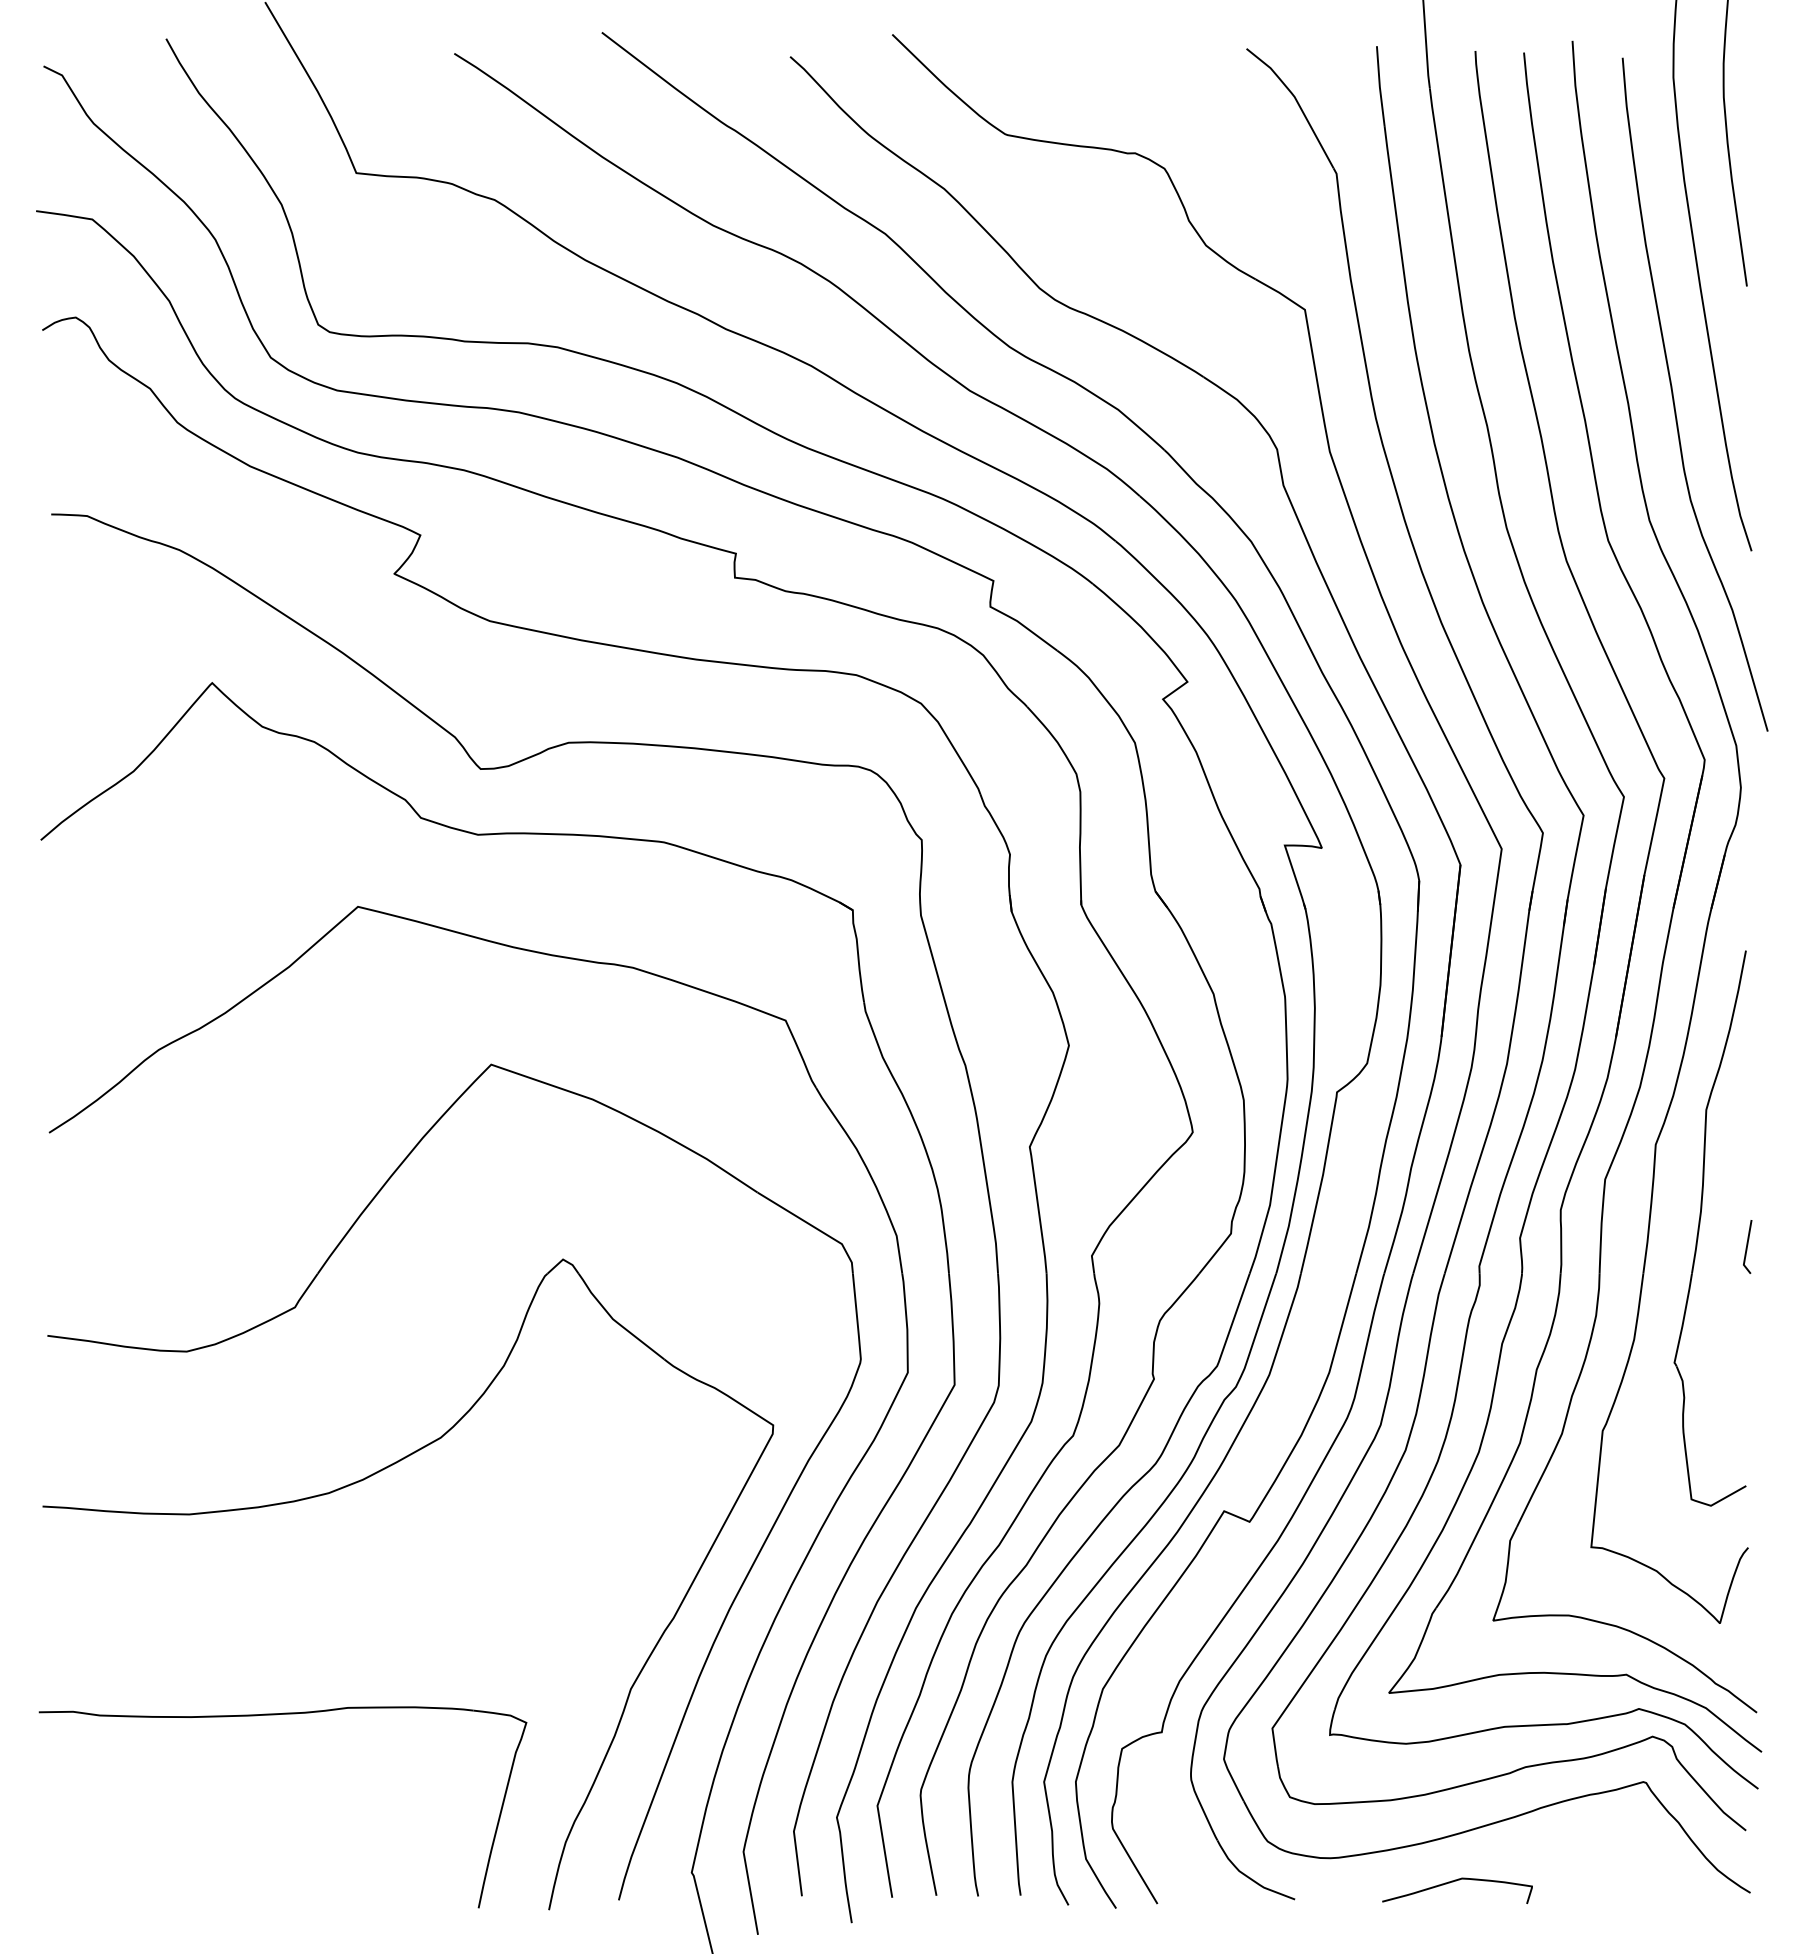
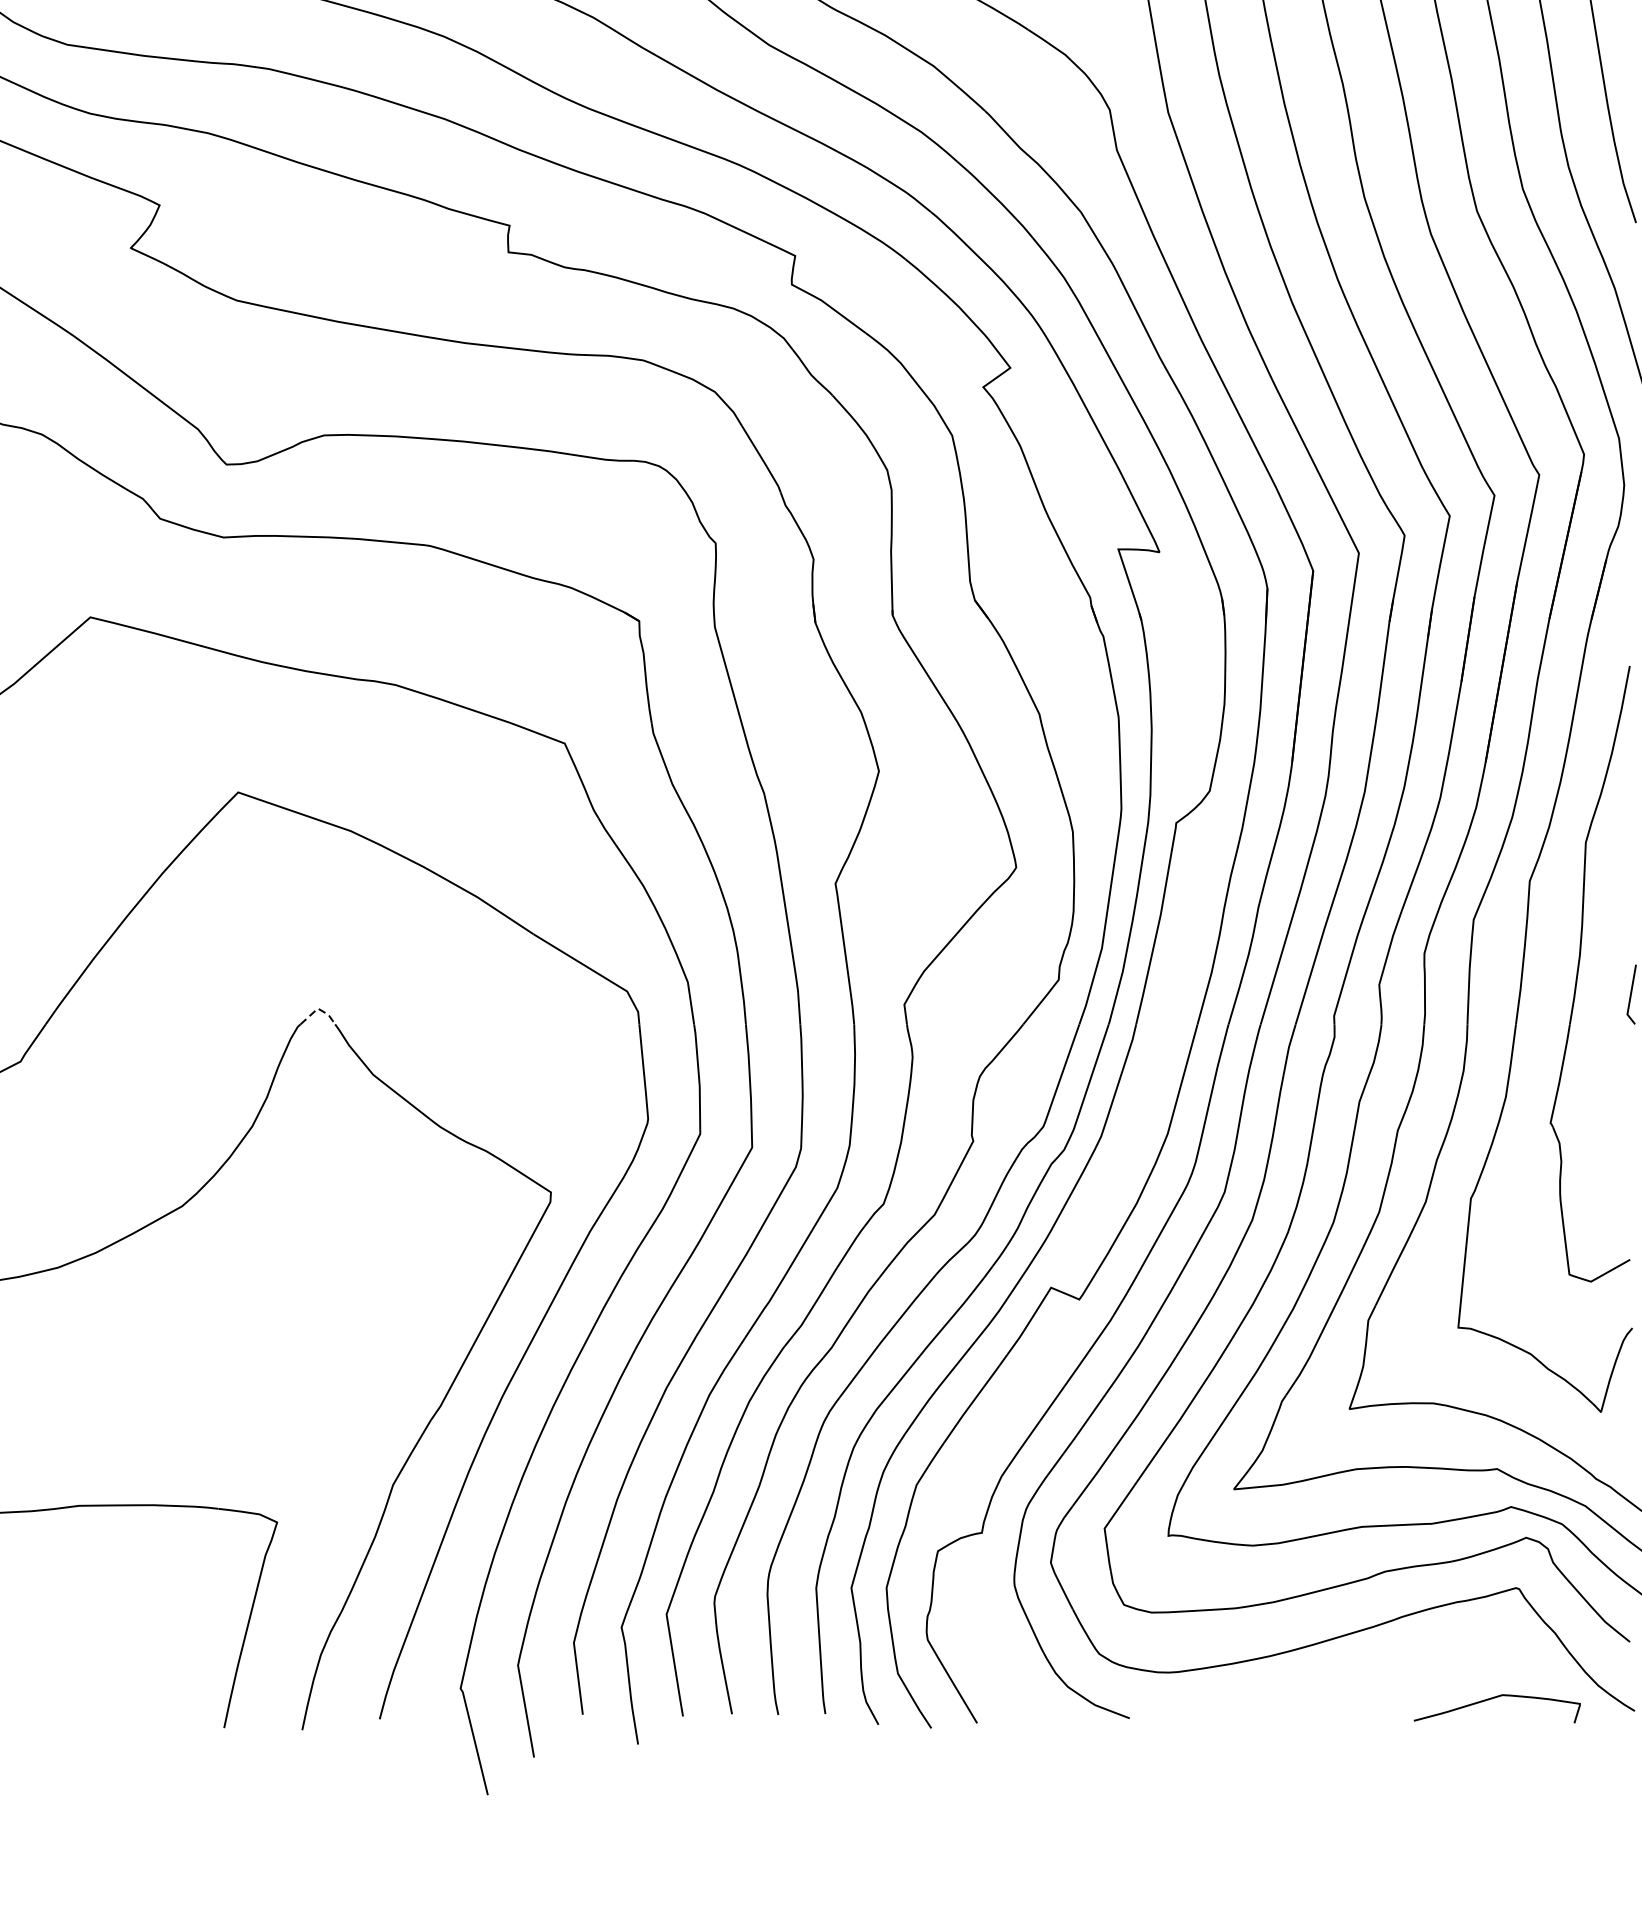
line: (563, 1259) -> (318, 1008), solid -> dashed
curve: (1453, 1882) -> (1492, 1699), moved

